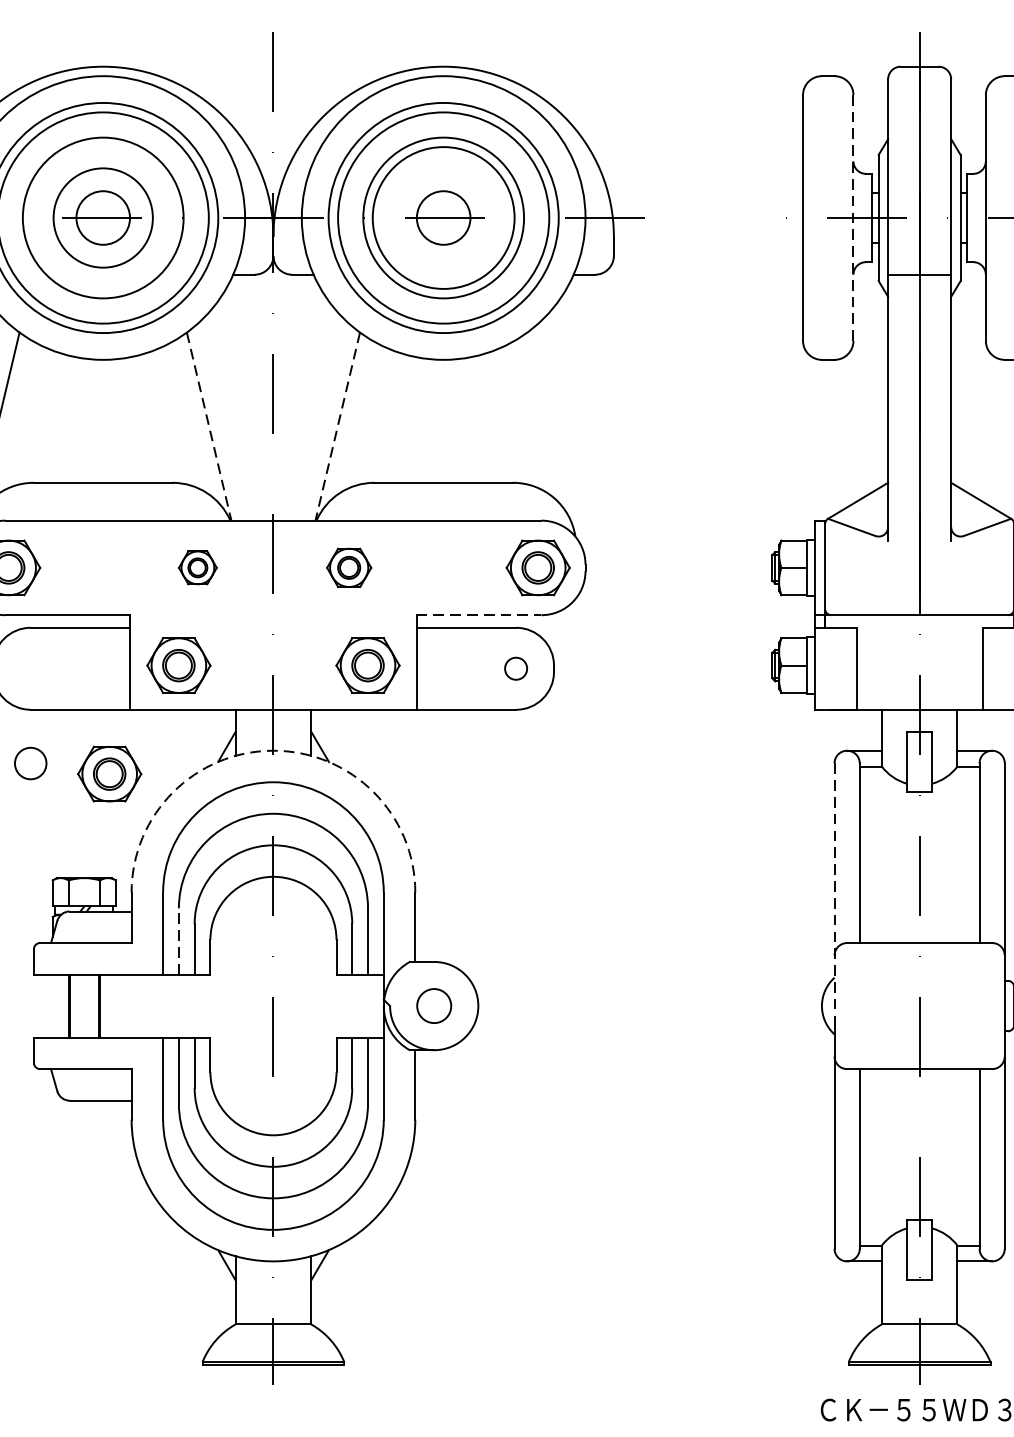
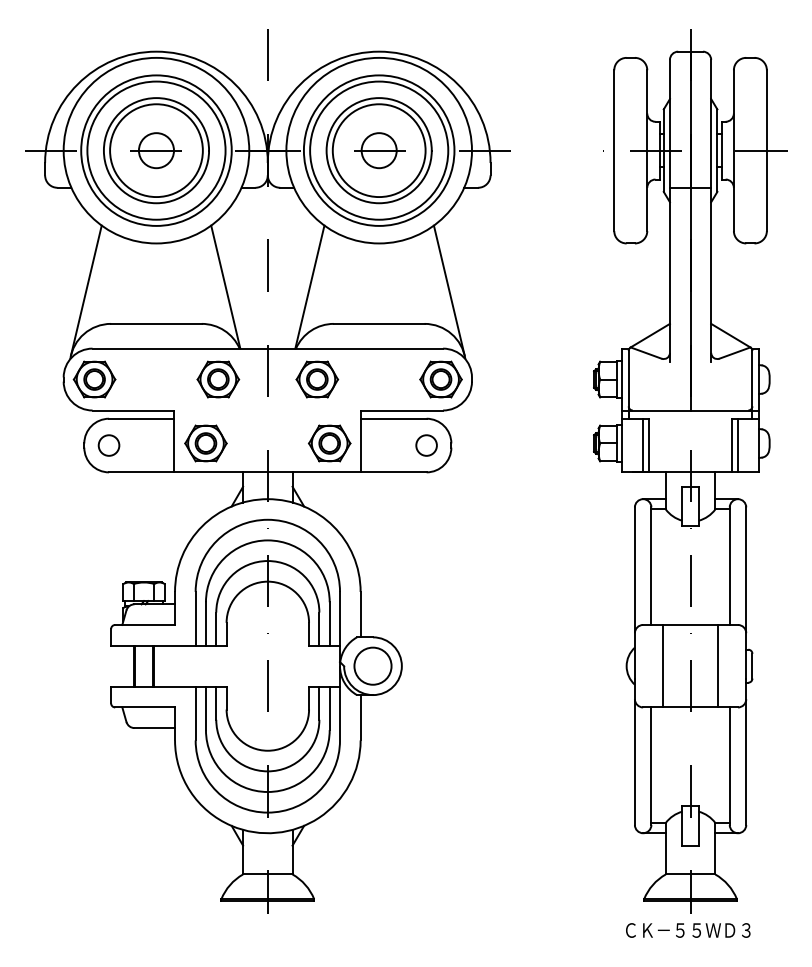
circle: (103, 217) -> (156, 150), size x1.43
line: (853, 217) -> (647, 150), dashed -> solid
line: (208, 427) -> (225, 287), dashed -> solid
line: (337, 427) -> (309, 287), dashed -> solid
line: (549, 431) -> (448, 290), added
part: (198, 567) -> (218, 379), size x1.67
part: (349, 567) -> (317, 379), size x1.43
line: (479, 615) -> (402, 410), dashed -> solid
circle: (515, 668) -> (426, 445), size x1.43
line: (846, 668) -> (642, 445), added
line: (992, 668) -> (738, 445), added
arc: (272, 751) -> (267, 499), dashed -> solid
circle: (29, 763) -> (108, 445), moved
part: (109, 774) -> (160, 514), removed
line: (833, 894) -> (634, 593), dashed -> solid
line: (178, 940) -> (205, 623), dashed -> solid
circle: (433, 1004) -> (372, 665), size x1.67
line: (876, 1004) -> (662, 665), added
line: (962, 1004) -> (718, 665), added

